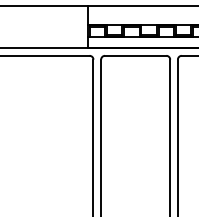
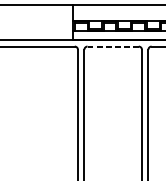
line: (135, 55) -> (113, 46), solid -> dashed

